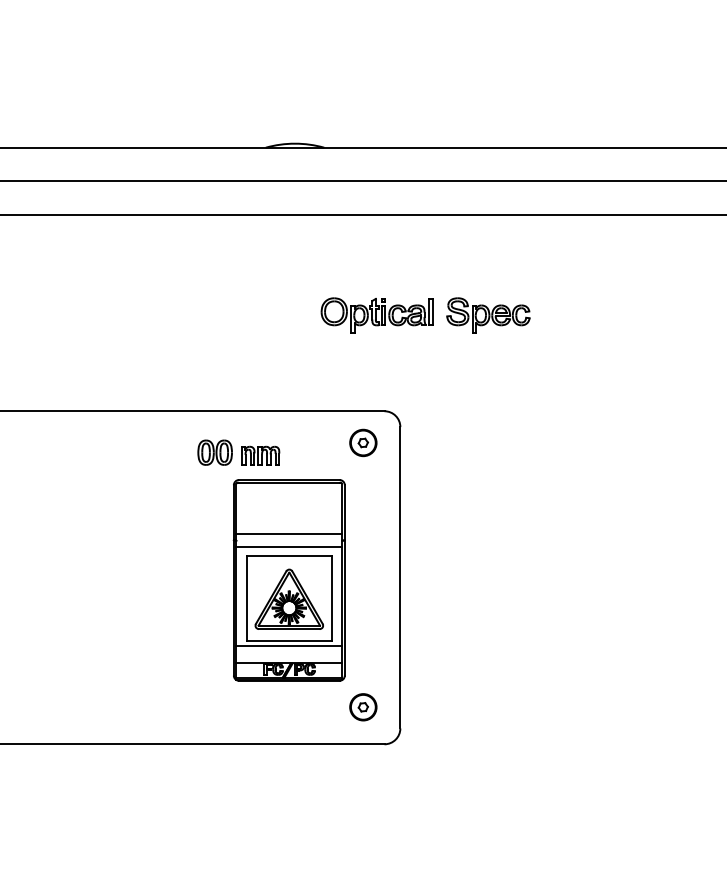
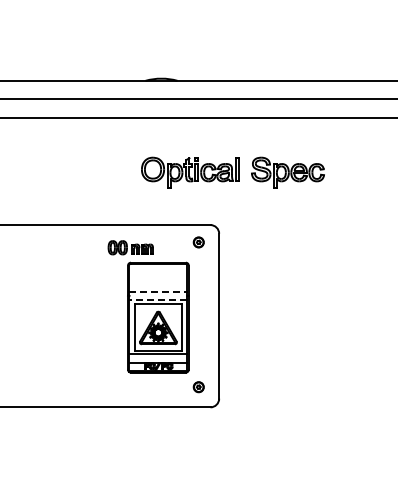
part: (424, 315) -> (232, 172), size x1.6
part: (362, 443) -> (198, 242), size x0.7
line: (289, 534) -> (158, 292), solid -> dashed
line: (289, 547) -> (158, 299), solid -> dashed
part: (362, 708) -> (198, 387), size x0.7

